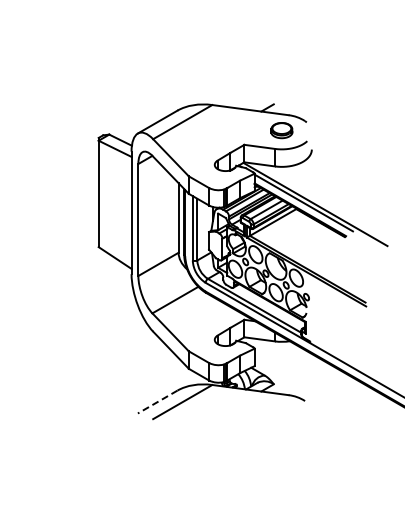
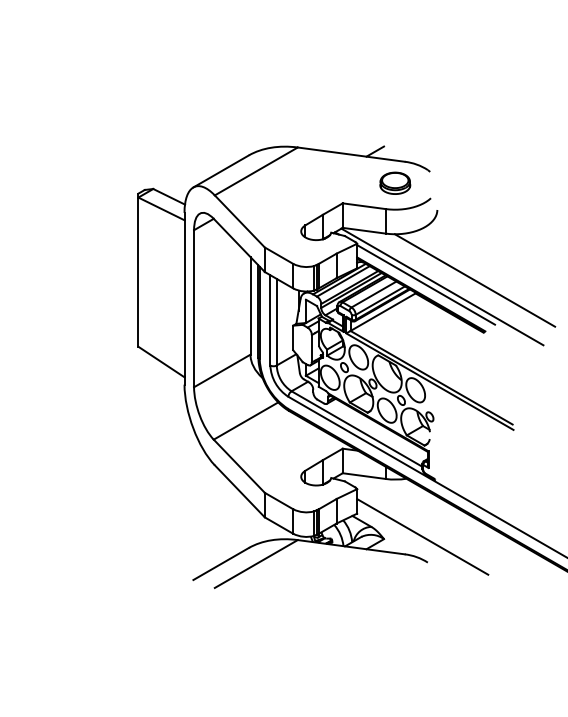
line: (338, 199) -> (474, 279), added
line: (301, 382) -> (422, 536), added
line: (157, 402) -> (220, 564), dashed -> solid

